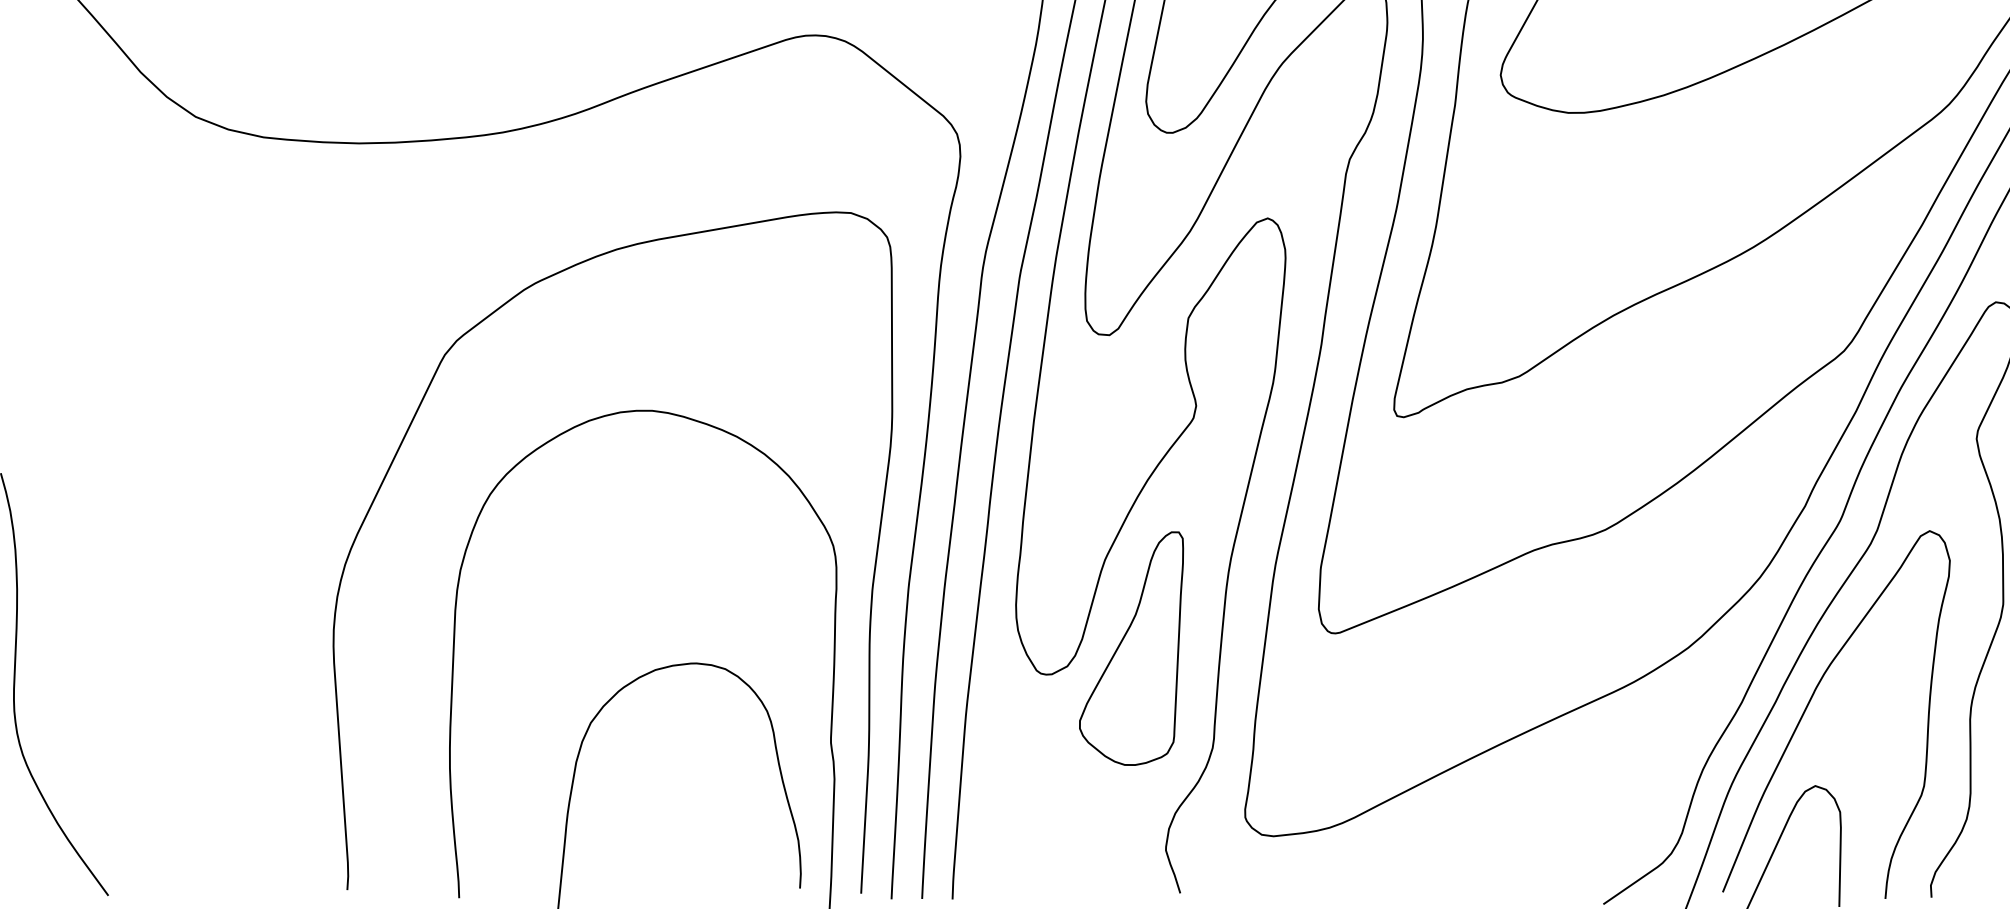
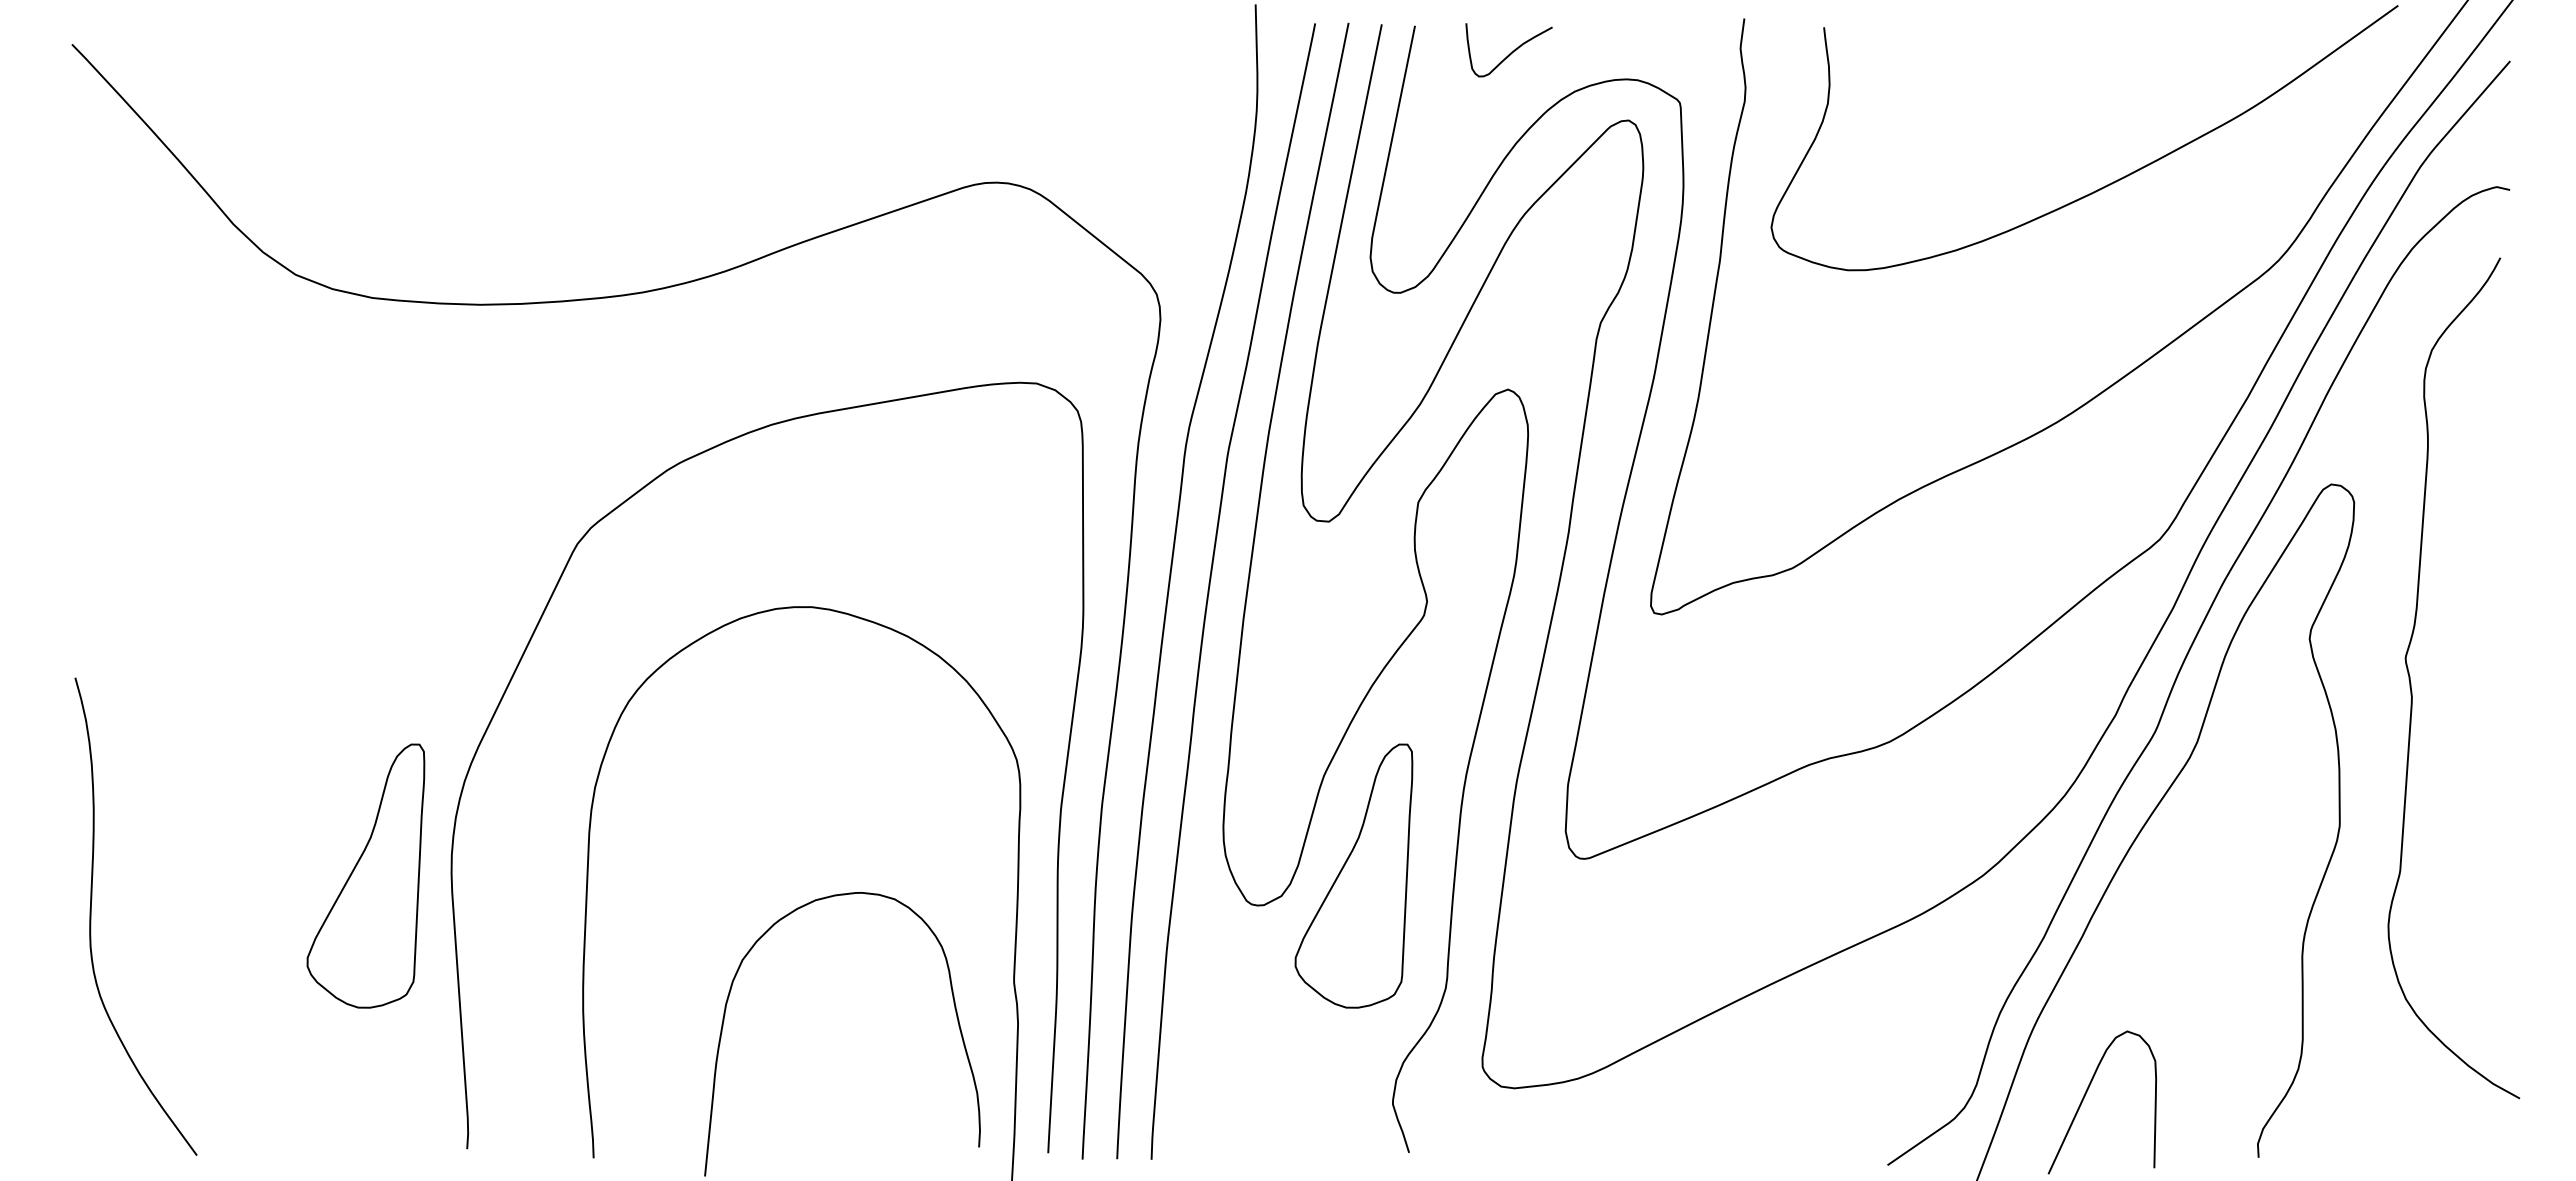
part: (257, 648) -> (365, 875), added
curve: (1810, 702) -> (2121, 936), removed

